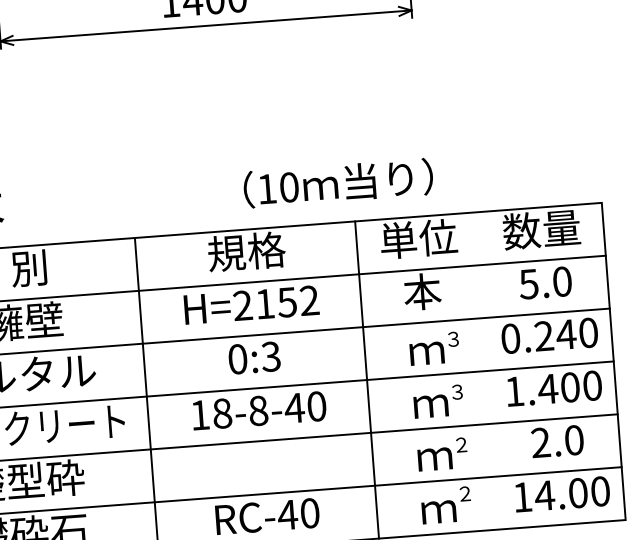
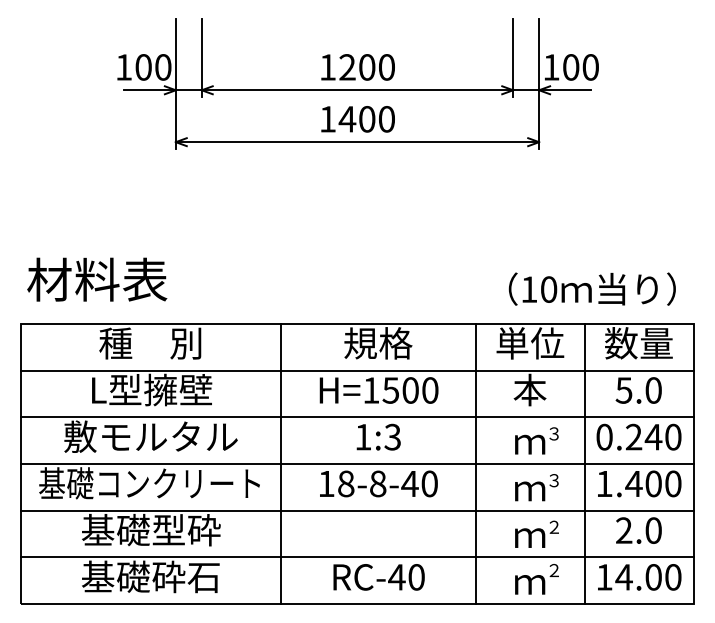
text: (337, 182) -> (591, 288), moved
text: (275, 303) -> (400, 390), H=2152 -> H=1500
text: (237, 358) -> (363, 436), 0:3 -> 1:3
line: (490, 370) -> (584, 463), added

